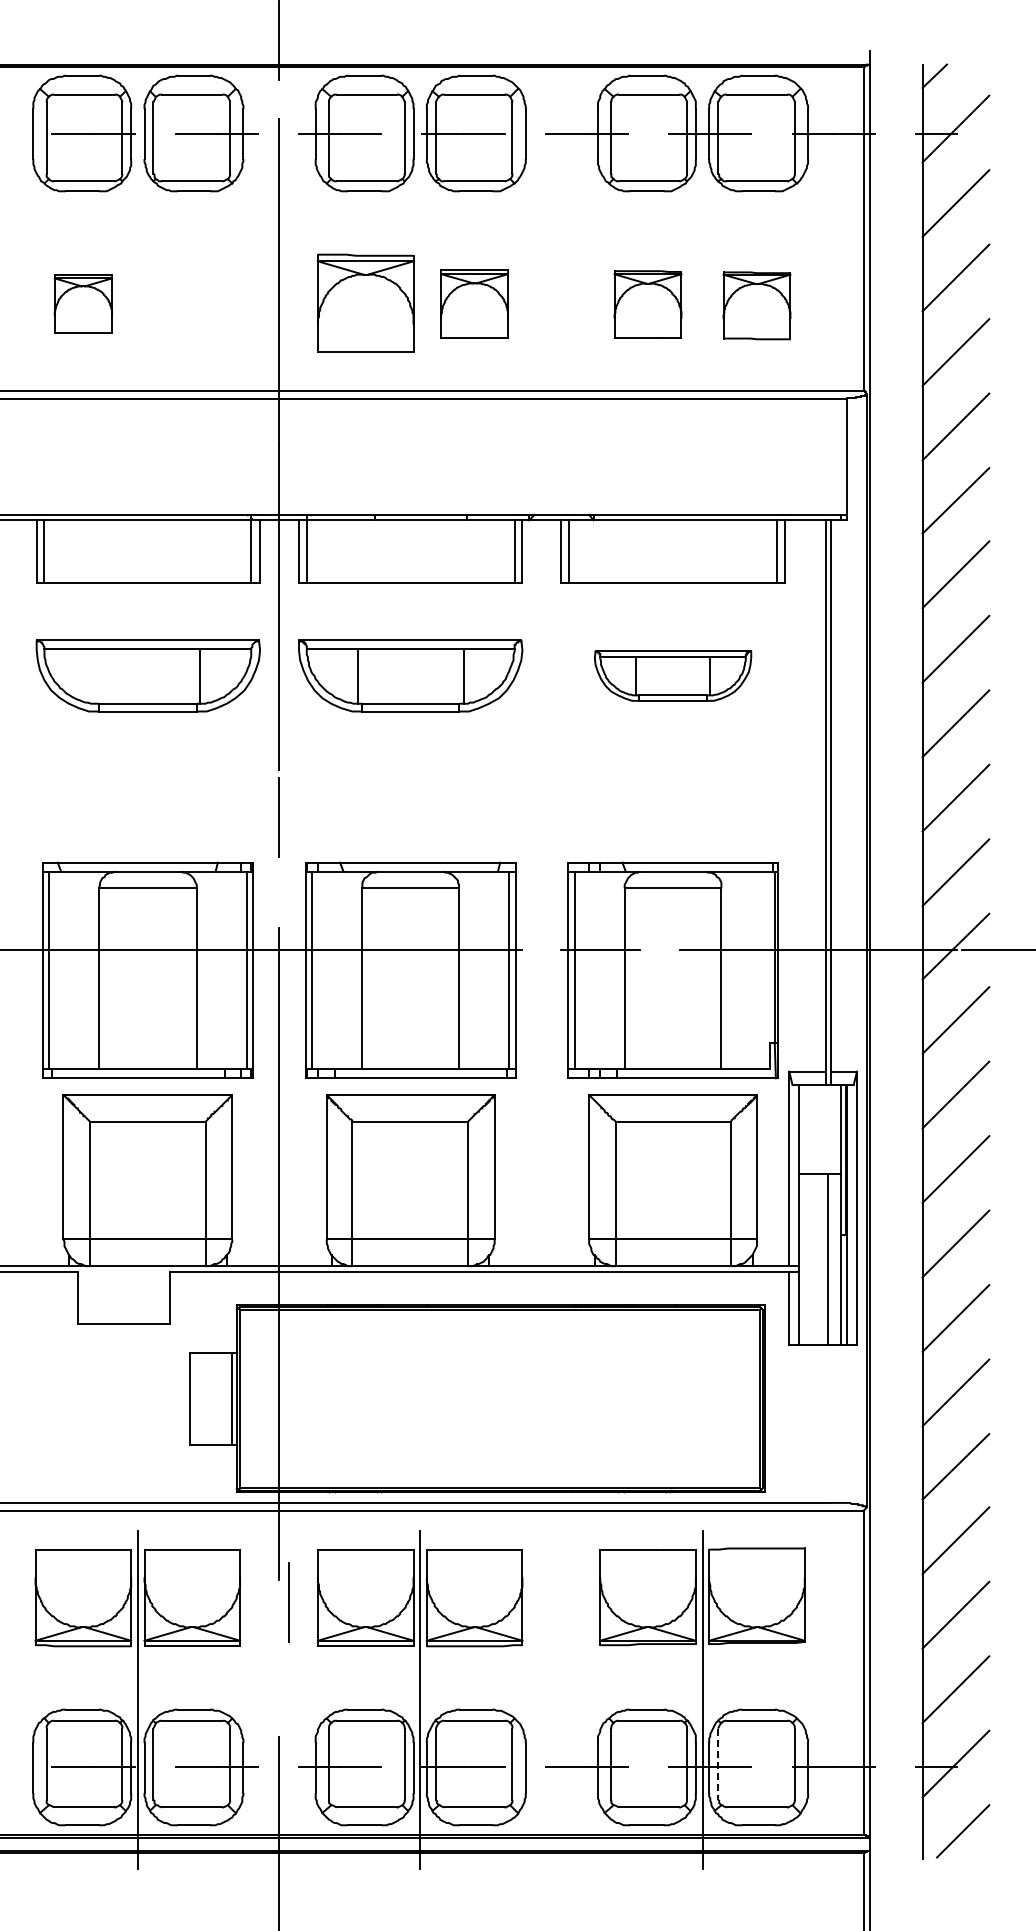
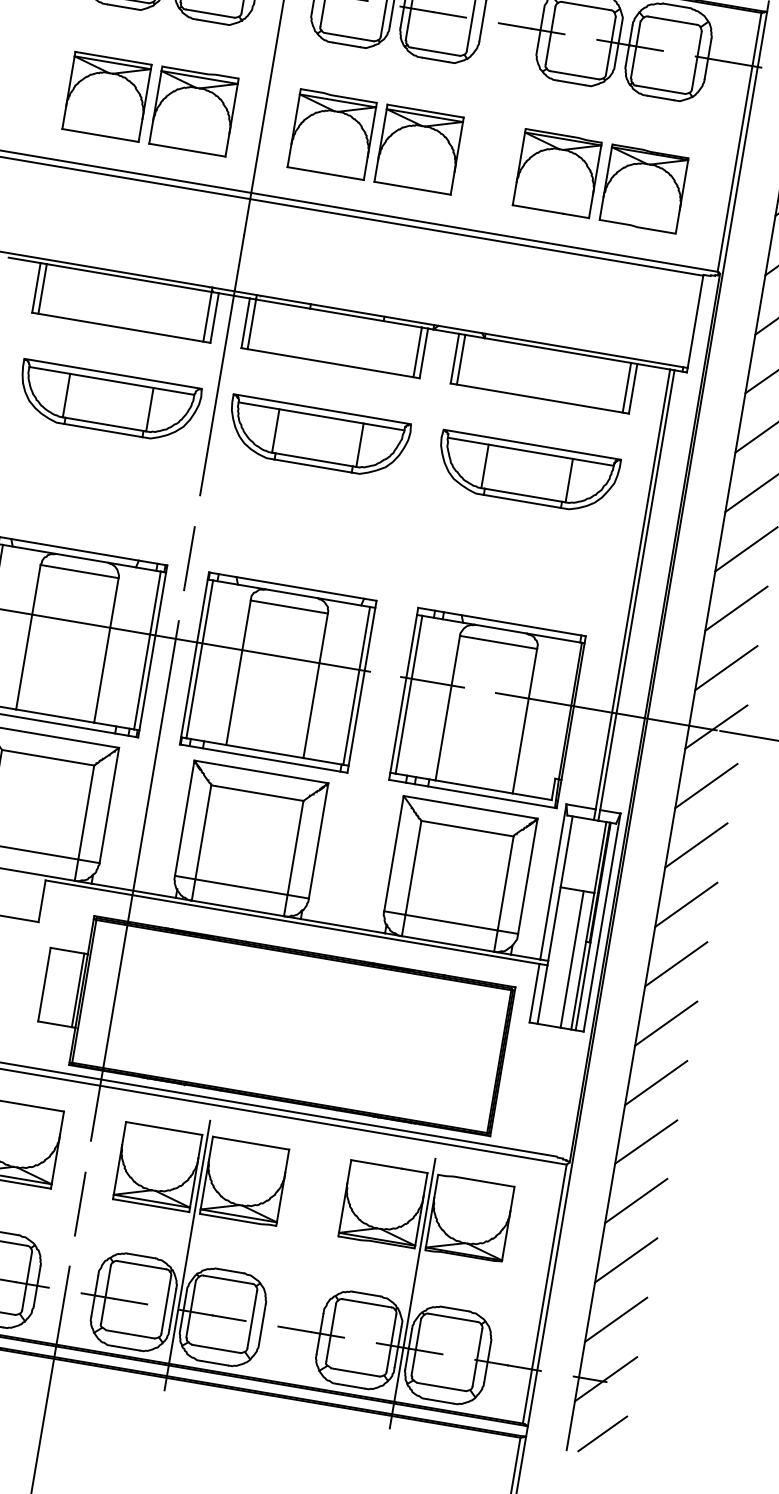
part: (192, 302) -> (194, 110), added
part: (83, 303) -> (107, 96), size x1.67
part: (474, 303) -> (419, 149), size x1.43
part: (647, 304) -> (556, 173), size x1.43
part: (756, 305) -> (643, 188), size x1.43
part: (672, 675) -> (526, 472), size x1.43
line: (95, 676) -> (66, 395), added
line: (278, 817) -> (189, 558), moved
line: (288, 1602) -> (79, 1204), moved
line: (718, 1764) -> (416, 1347), dashed -> solid

